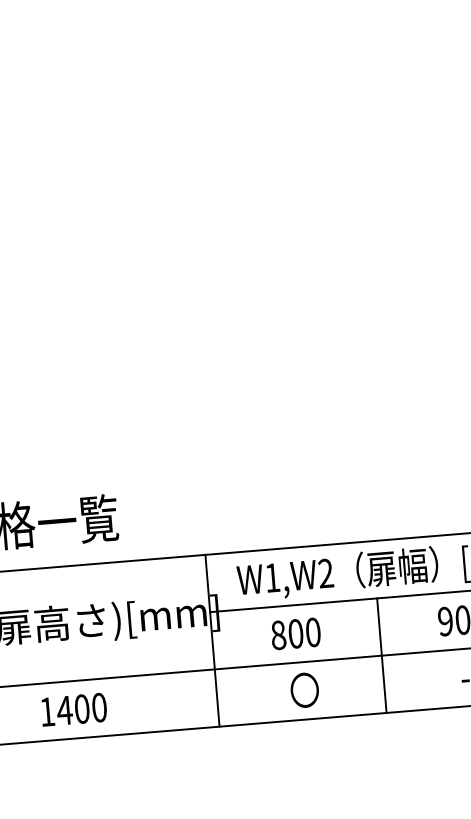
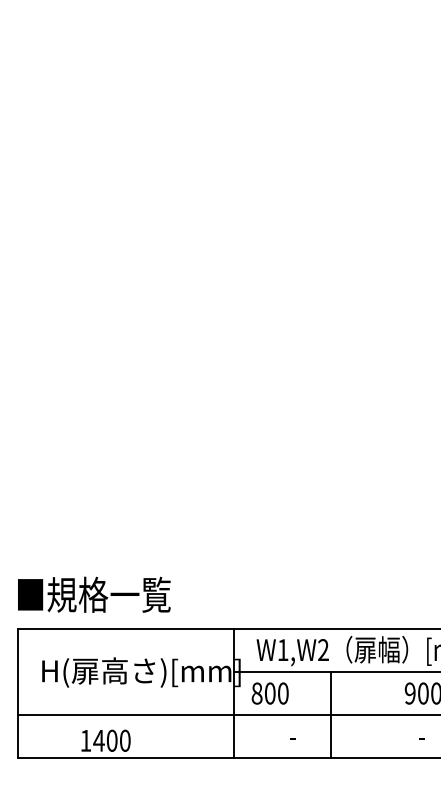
text: (294, 633) -> (269, 693), moved
line: (382, 654) -> (331, 714), moved
text: (303, 690) -> (299, 736), 〇 -> -
text: (73, 709) -> (105, 740), moved

